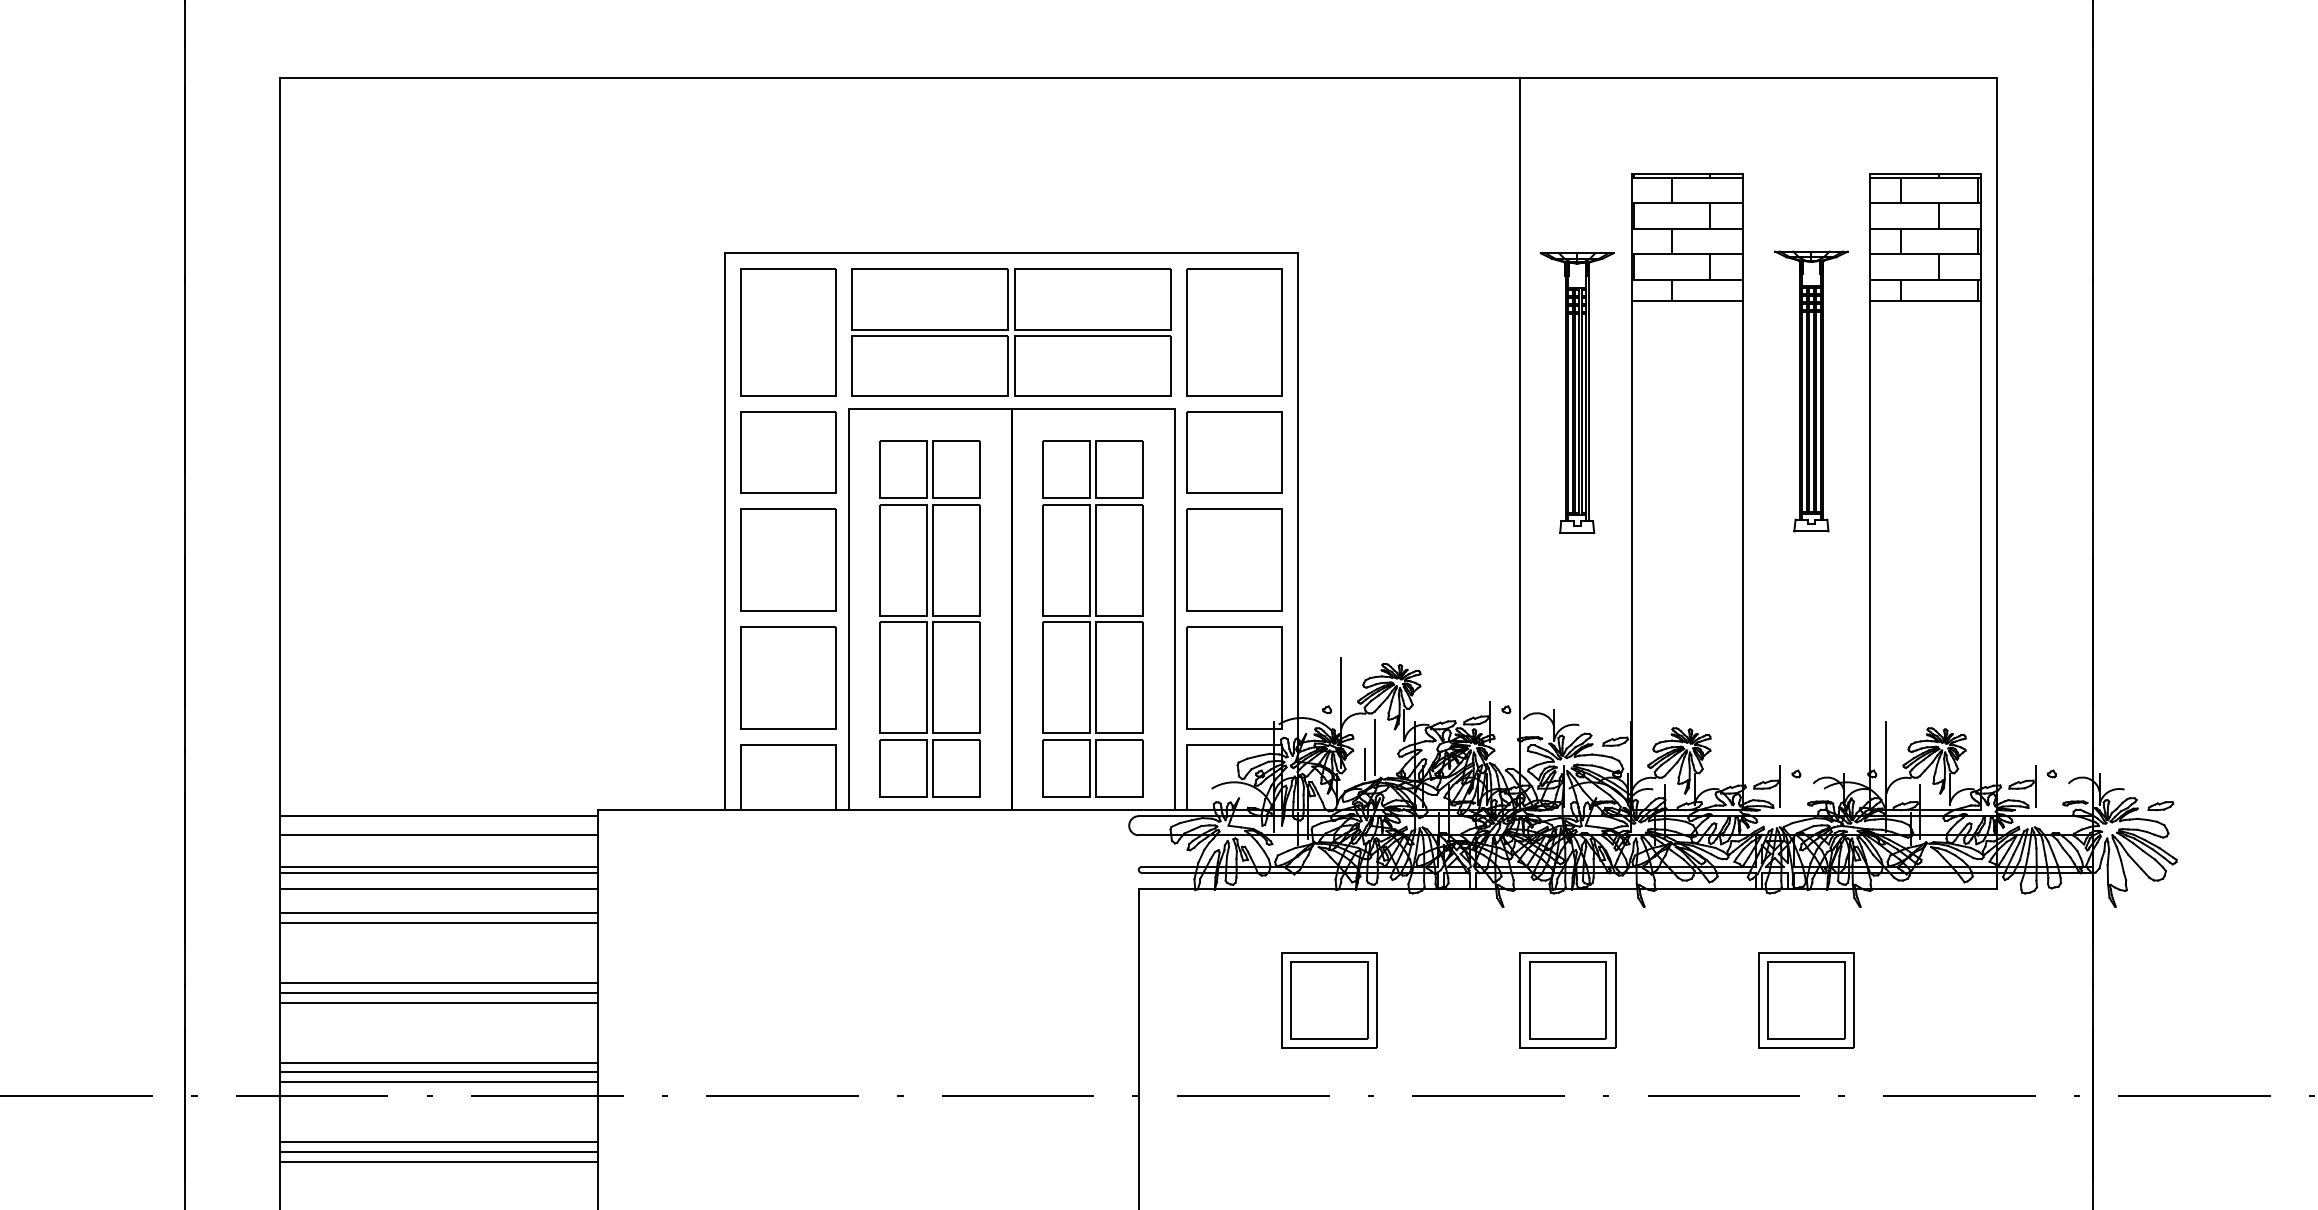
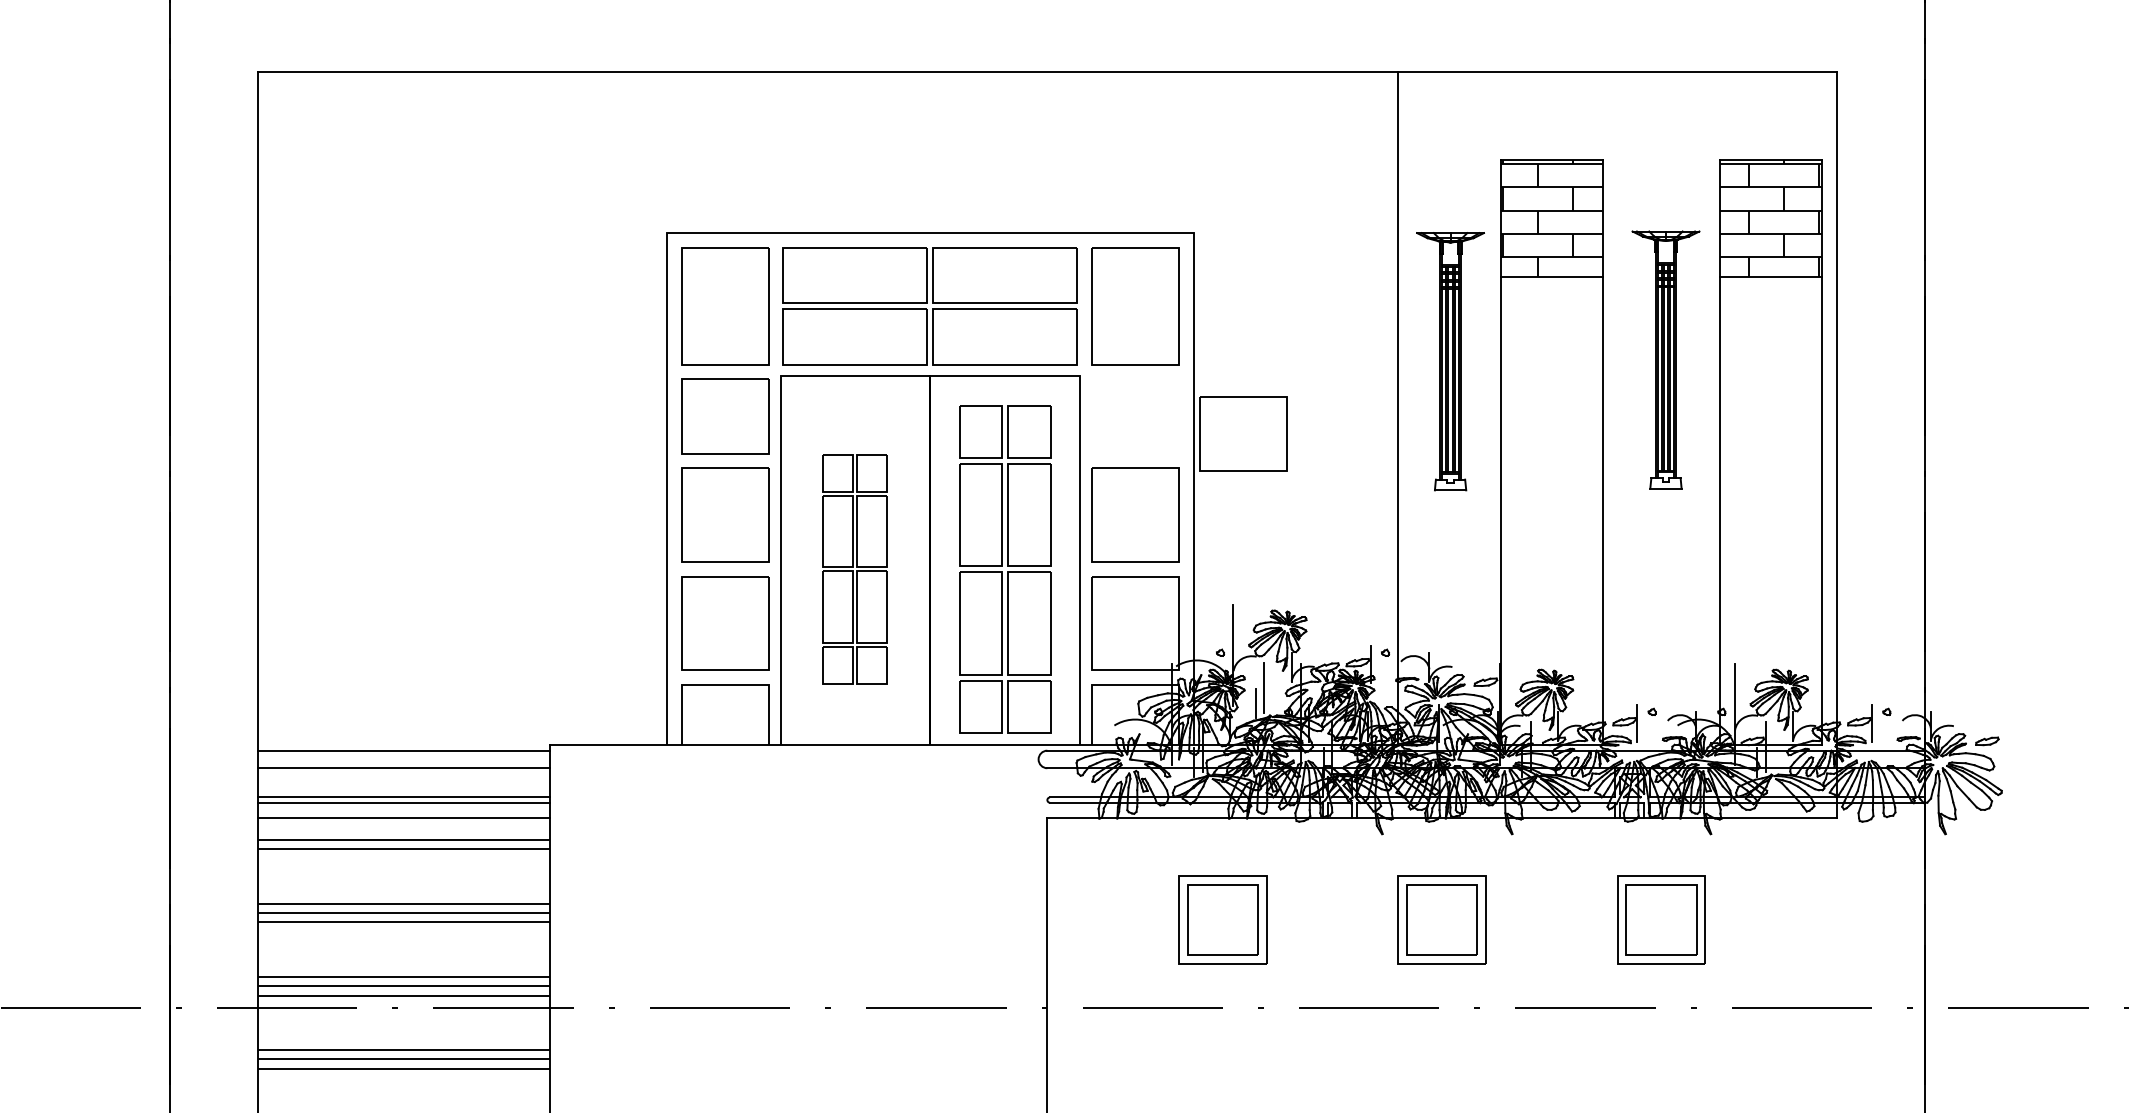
part: (1234, 452) -> (1243, 433), moved
part: (929, 618) -> (854, 568), size x0.7

